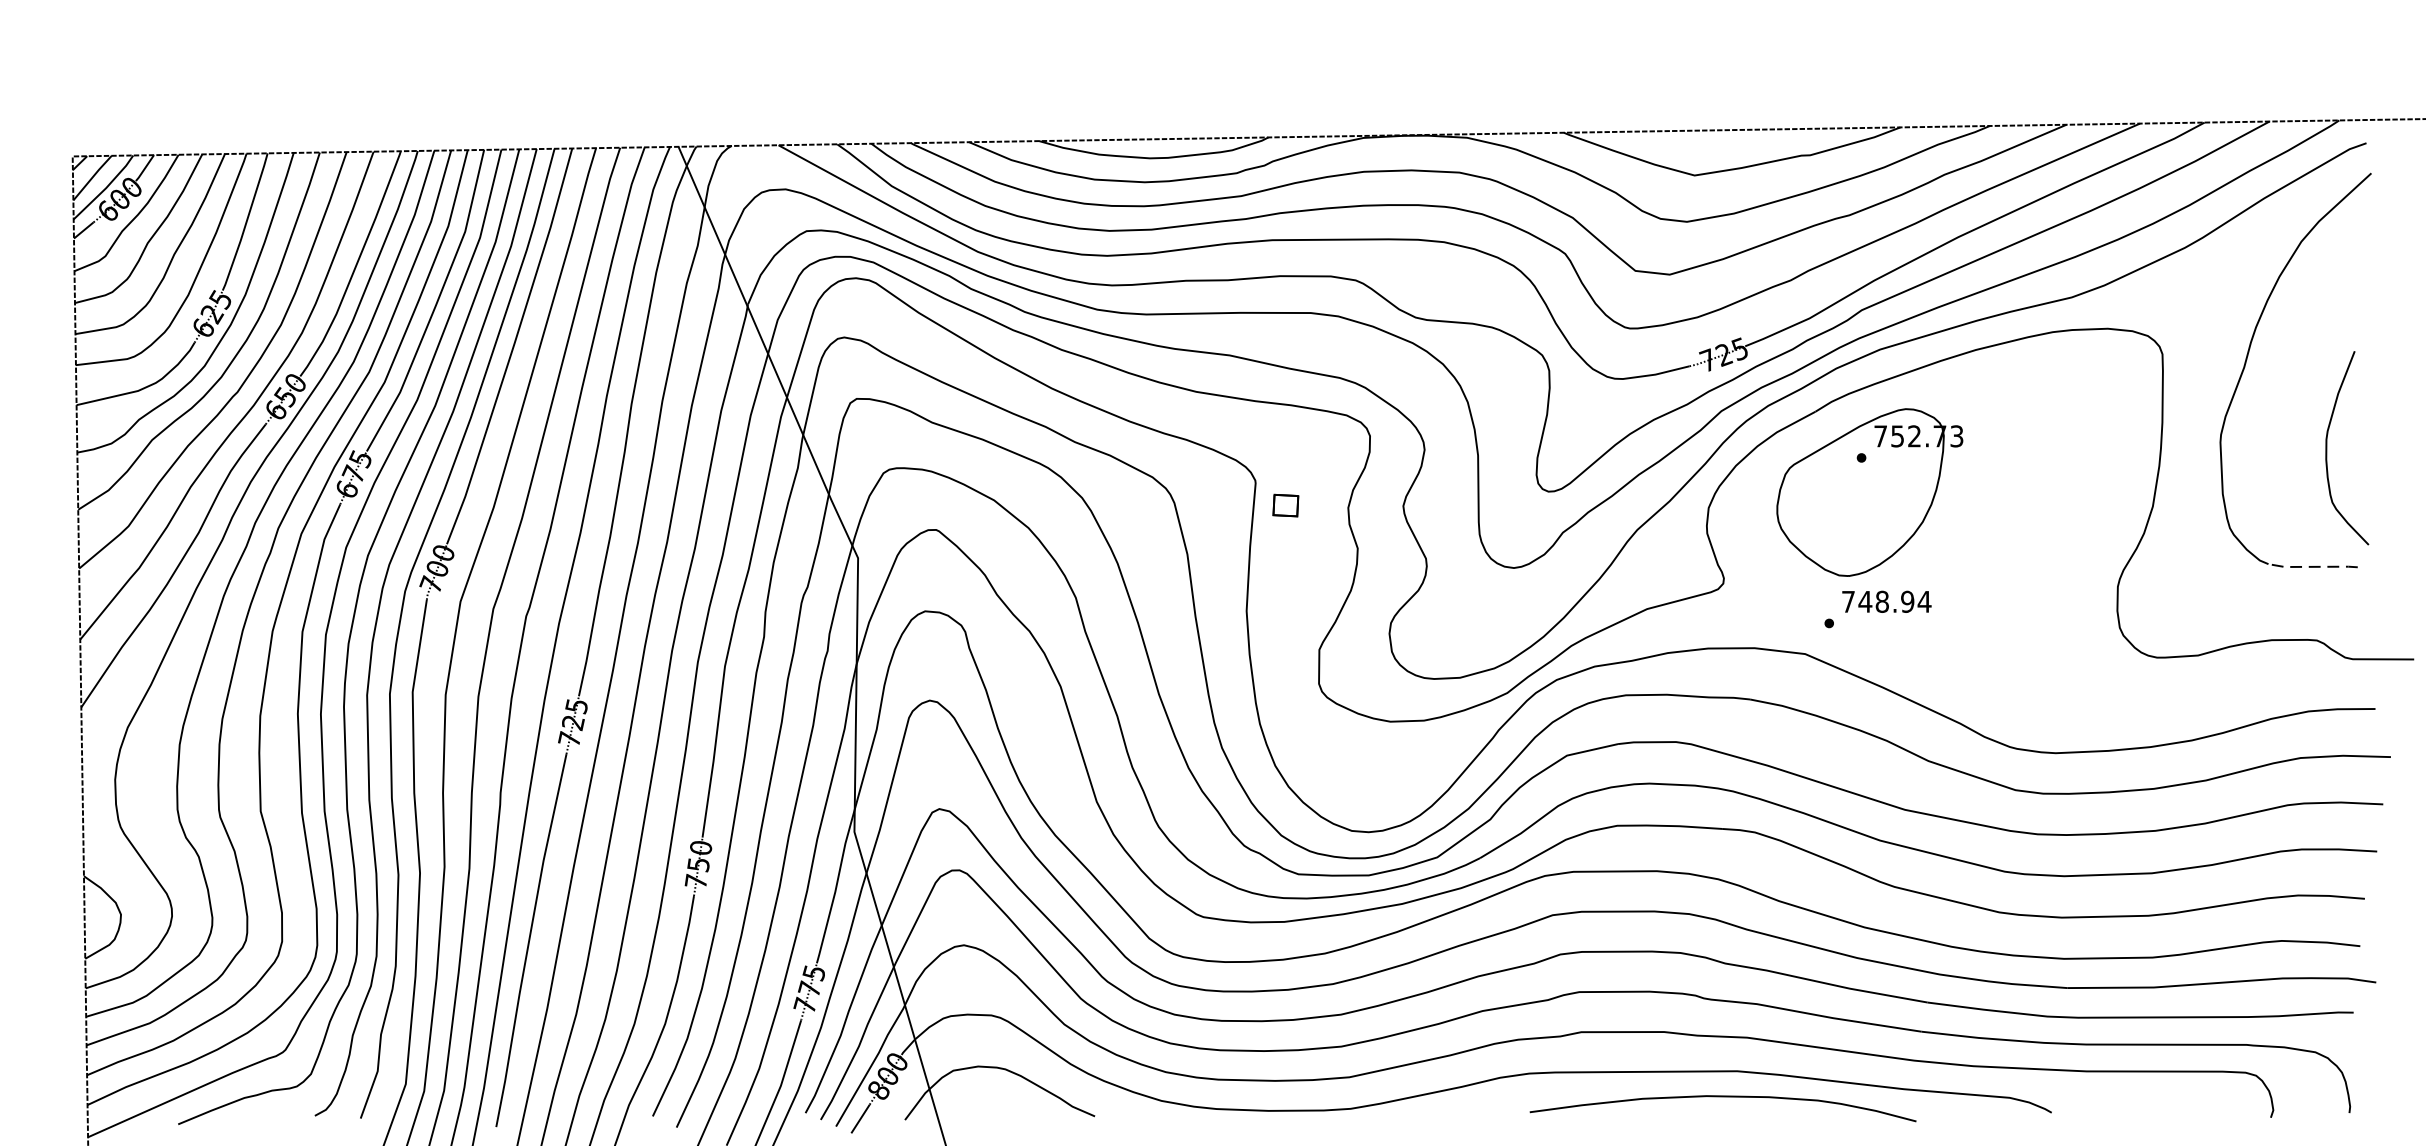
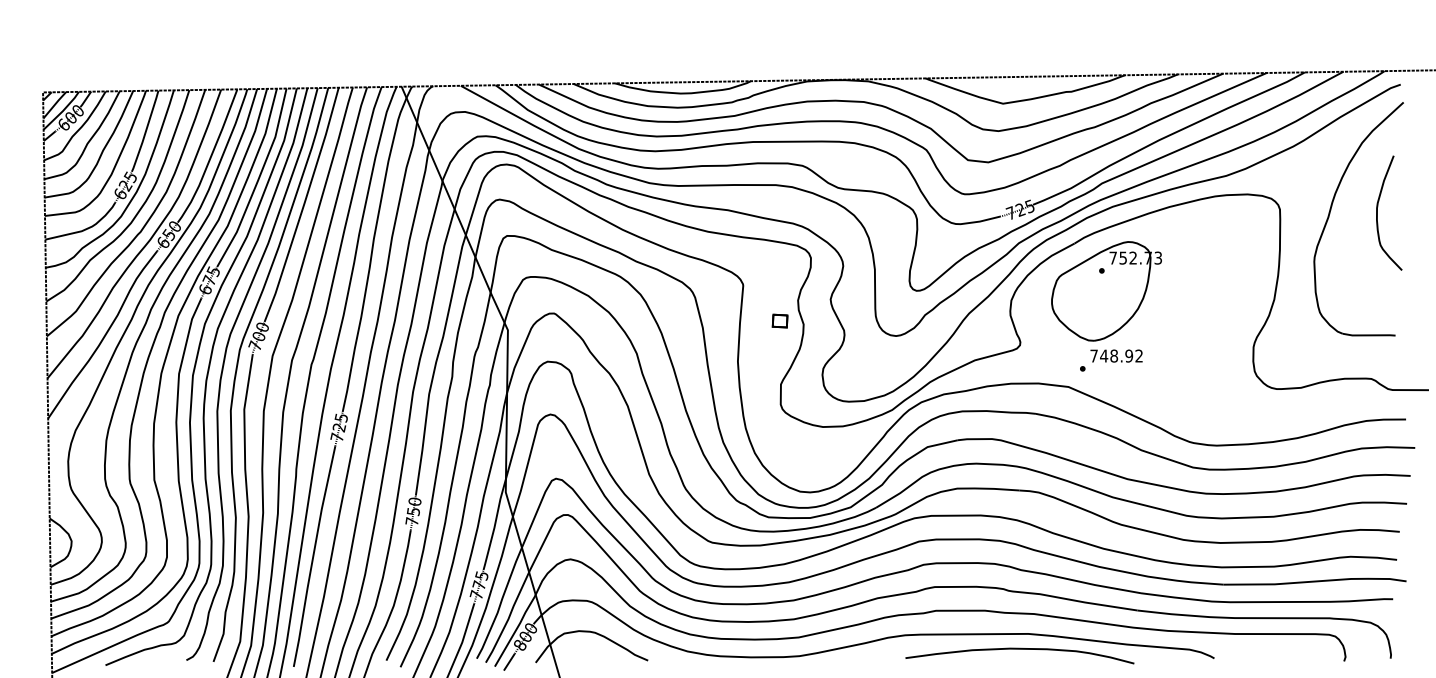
curve: (2327, 447) -> (1377, 212), moved
part: (1284, 504) -> (779, 320), moved
line: (2313, 567) -> (1369, 335), dashed -> solid
text: (1925, 600) -> (1139, 355), 748.94 -> 748.92

